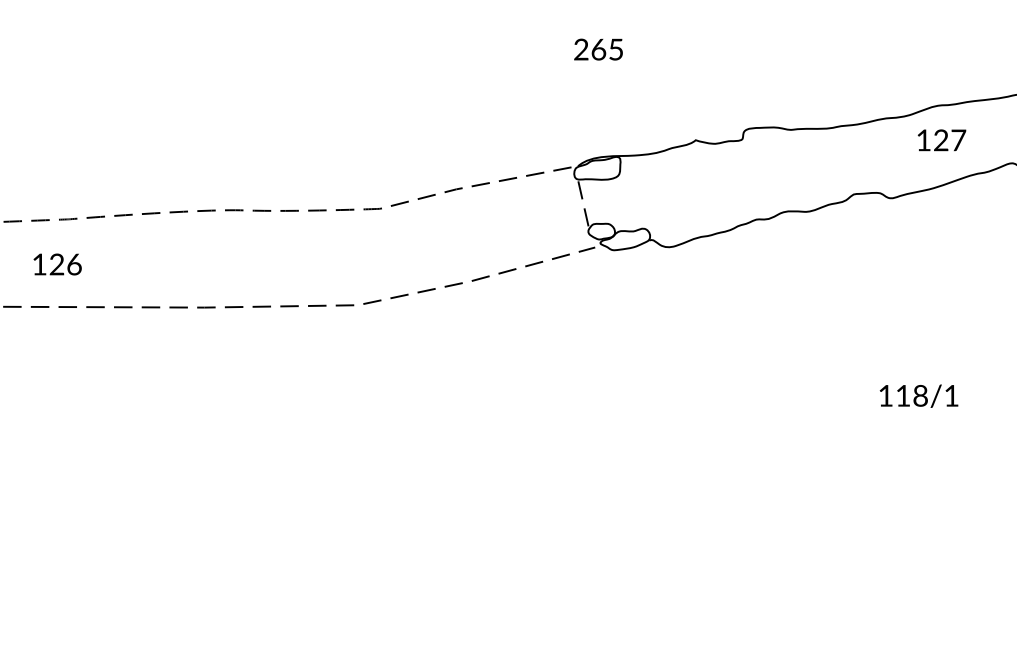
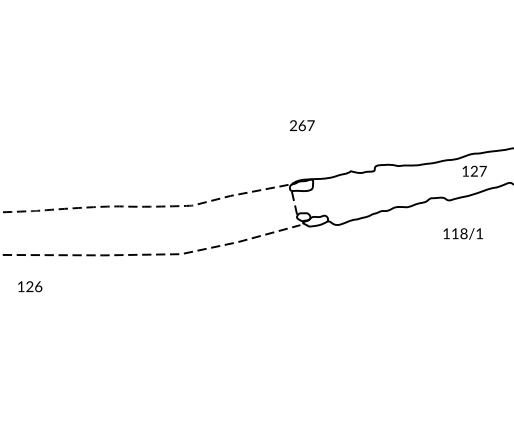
text: (615, 49) -> (310, 125), 265 -> 267
text: (58, 264) -> (30, 286), moved
text: (917, 395) -> (462, 233), moved

